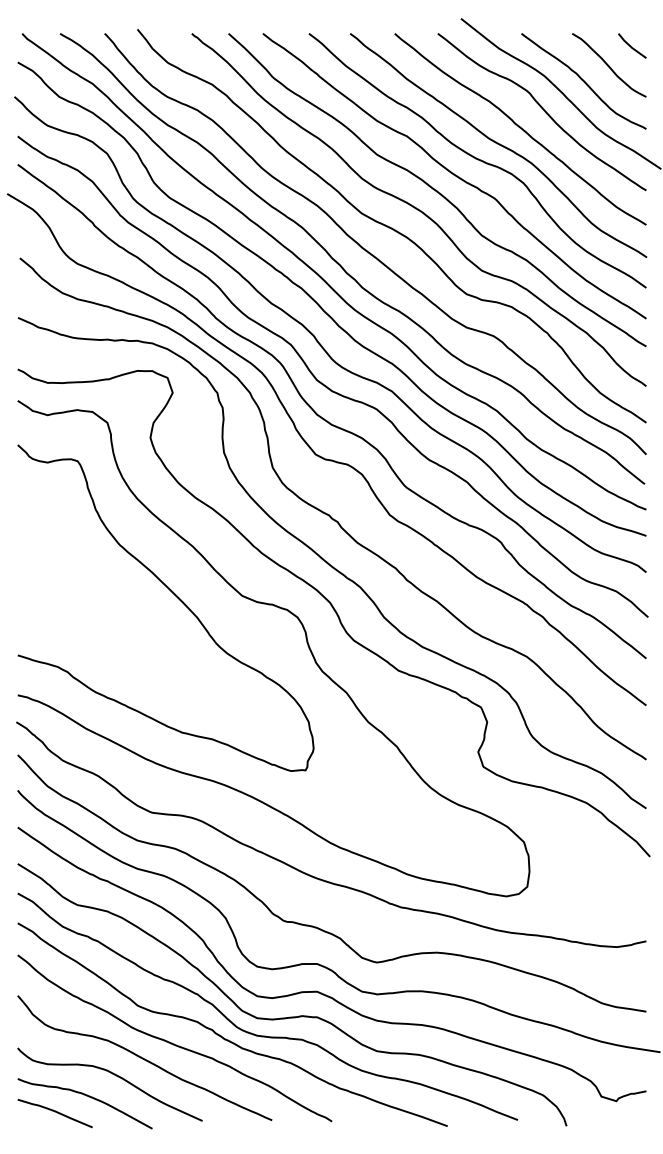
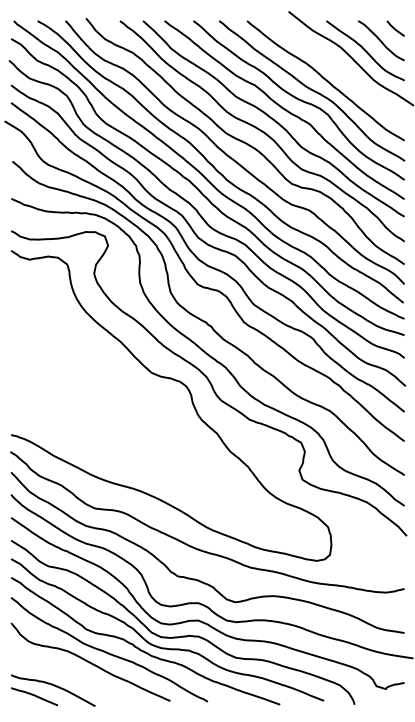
curve: (542, 111) -> (339, 69), removed
curve: (174, 596) -> (109, 373), removed
curve: (114, 1076) -> (71, 673), removed

